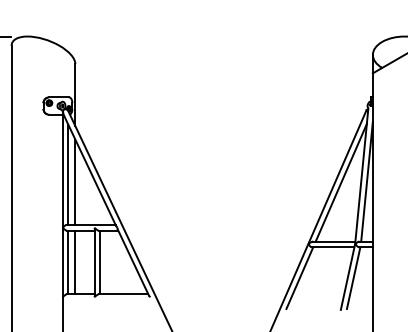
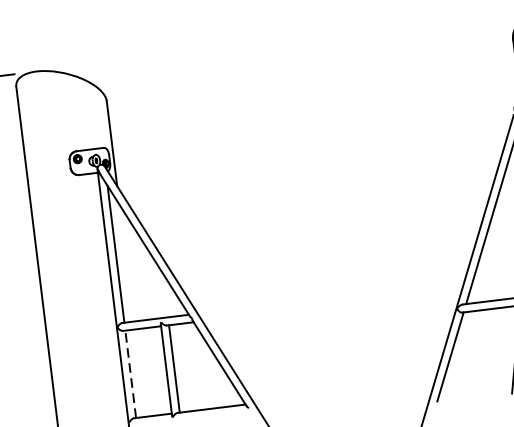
line: (75, 181) -> (126, 262), removed
line: (68, 262) -> (130, 374), solid -> dashed
line: (75, 262) -> (140, 373), removed

